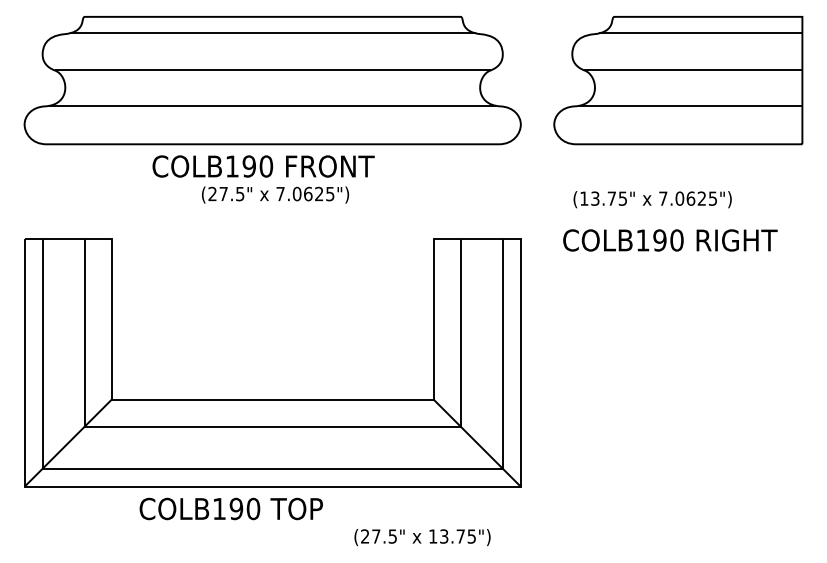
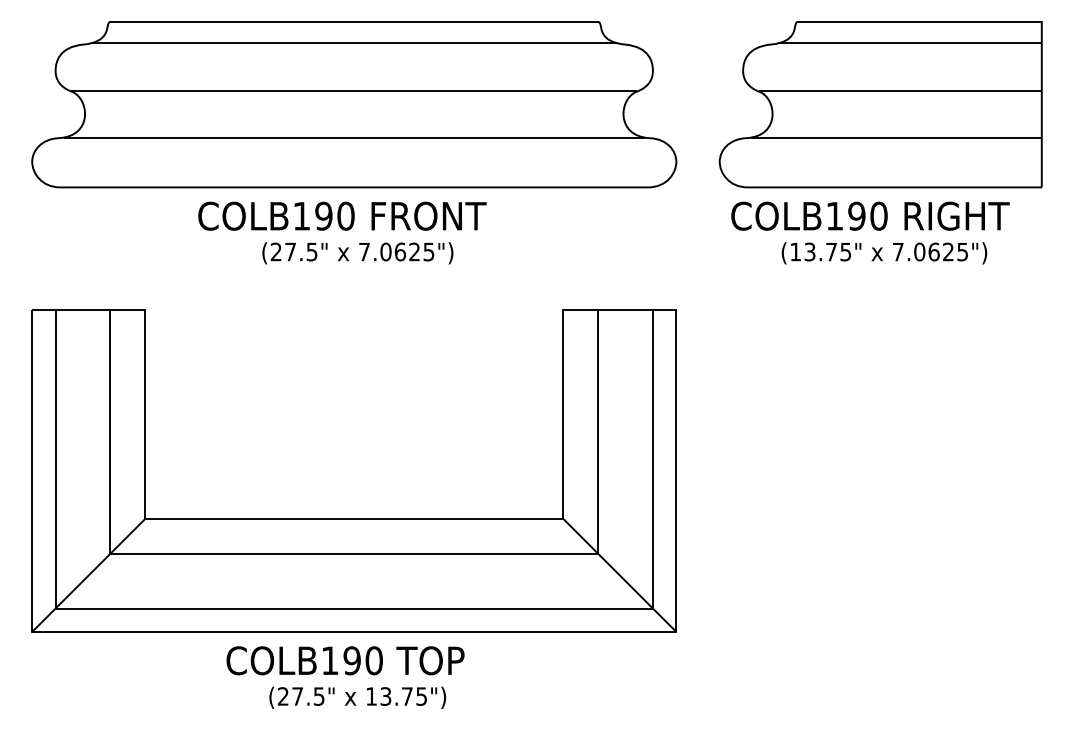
text: (652, 199) -> (884, 253), moved
text: (670, 239) -> (870, 215), moved
text: (231, 508) -> (345, 660), moved
text: (422, 537) -> (357, 697), moved

